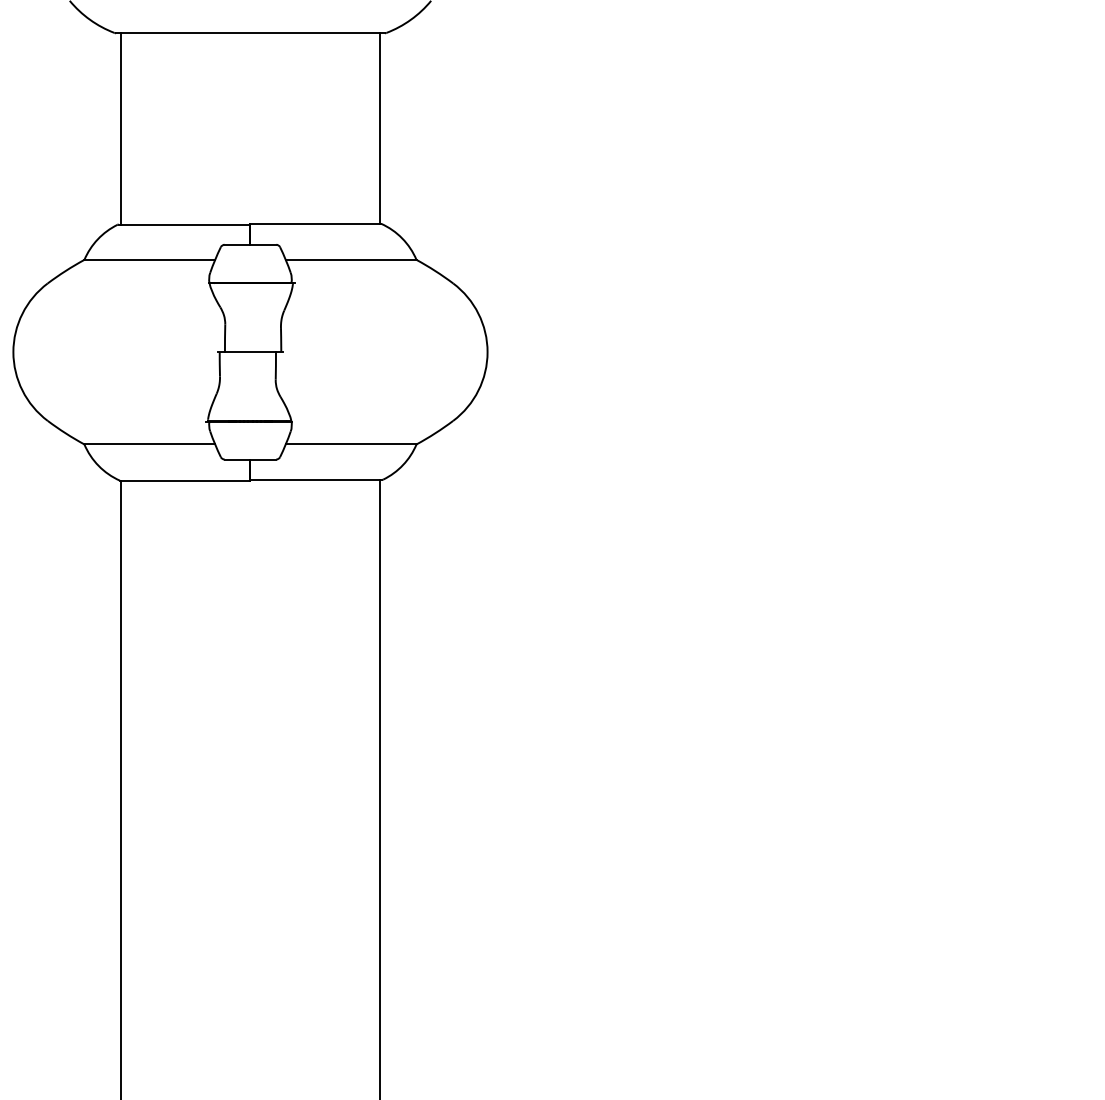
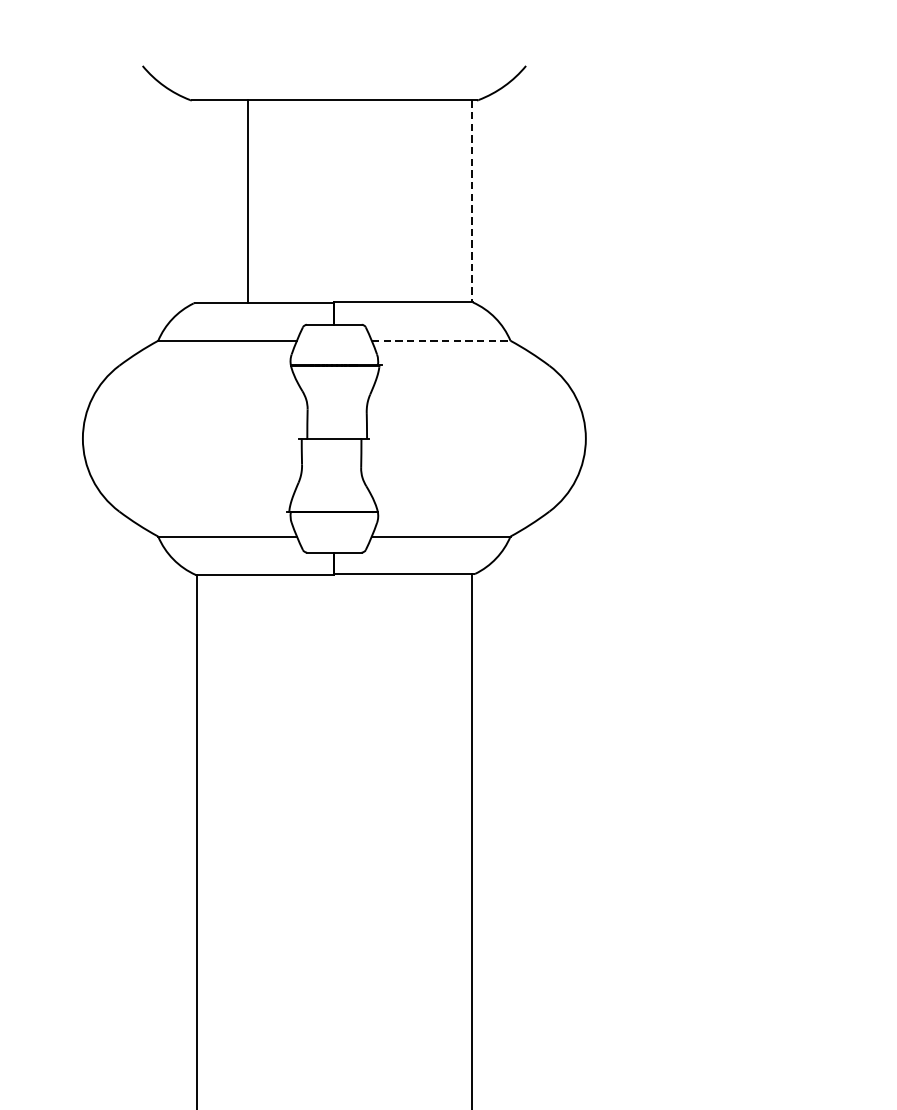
line: (120, 128) -> (247, 201), moved
line: (379, 129) -> (471, 202), solid -> dashed
line: (351, 259) -> (441, 340), solid -> dashed

